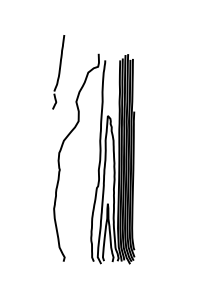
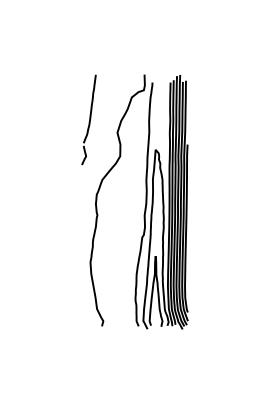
part: (58, 71) -> (88, 119), moved

